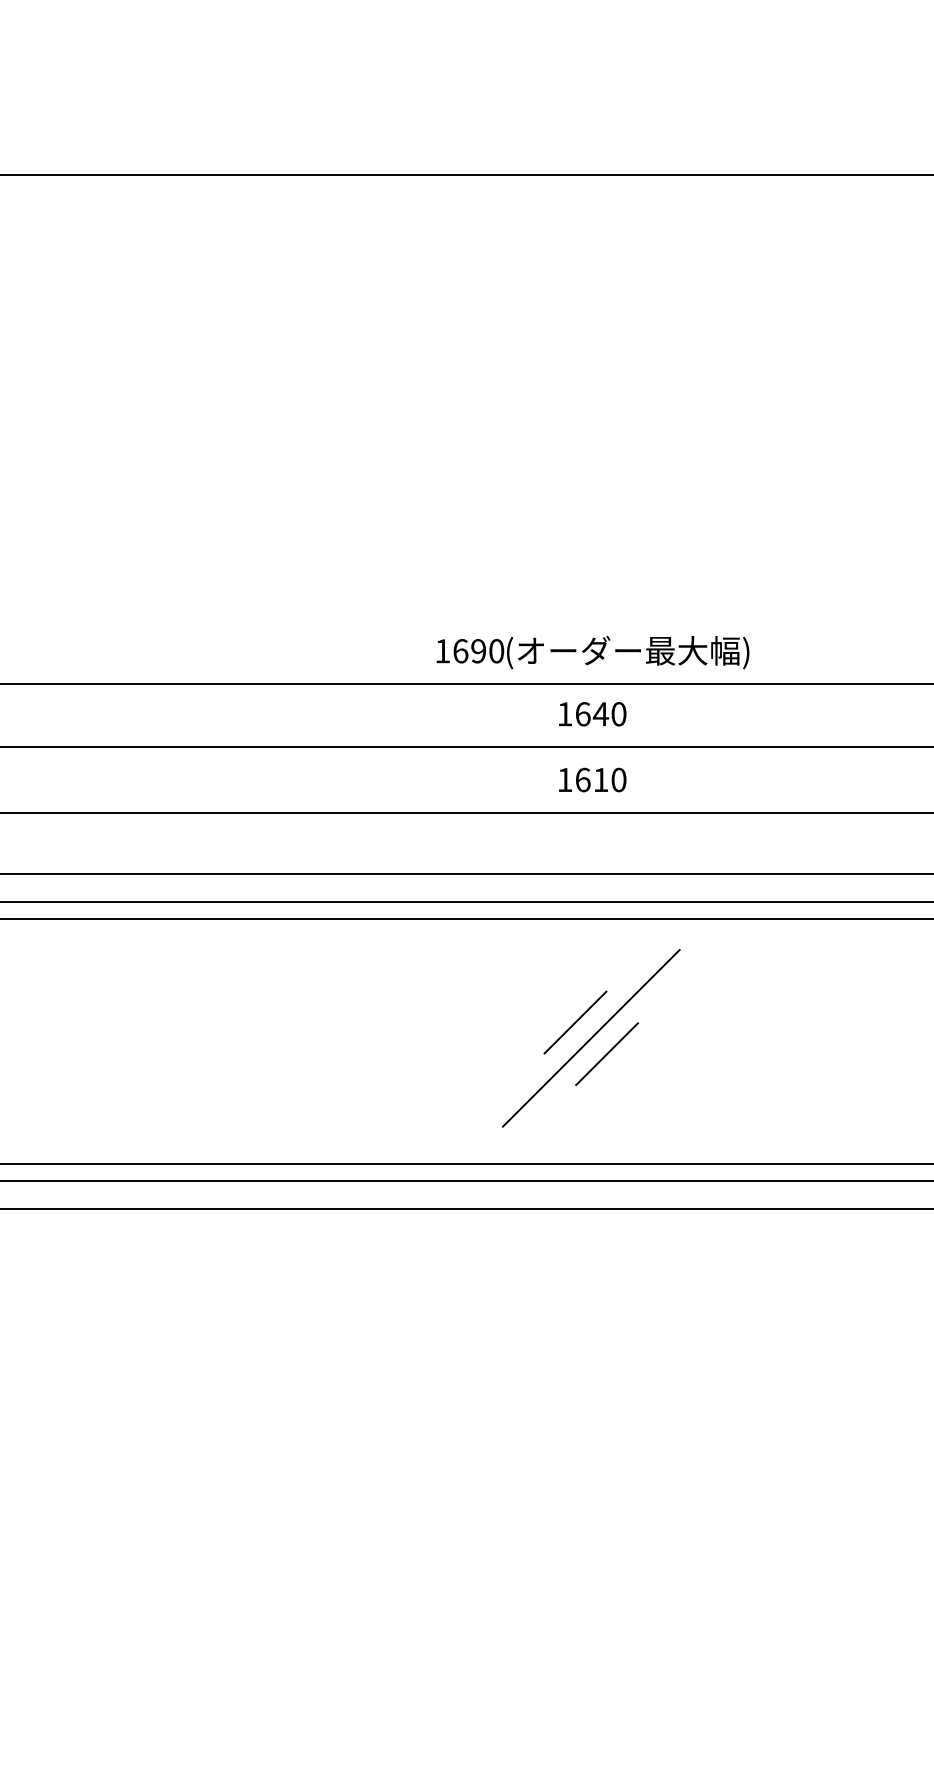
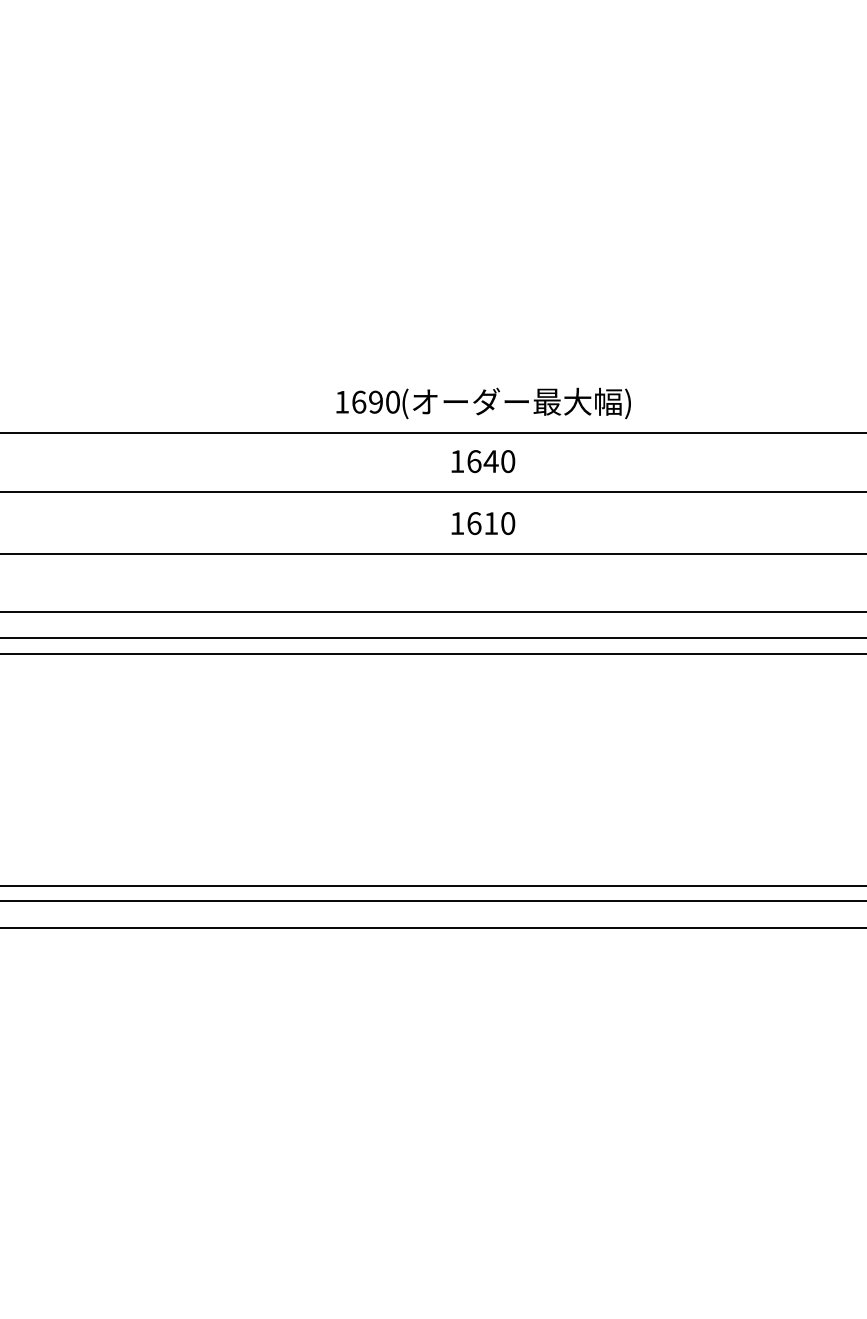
line: (575, 1022) -> (467, 751), removed
line: (590, 1038) -> (481, 767), removed
line: (606, 1054) -> (496, 782), removed

